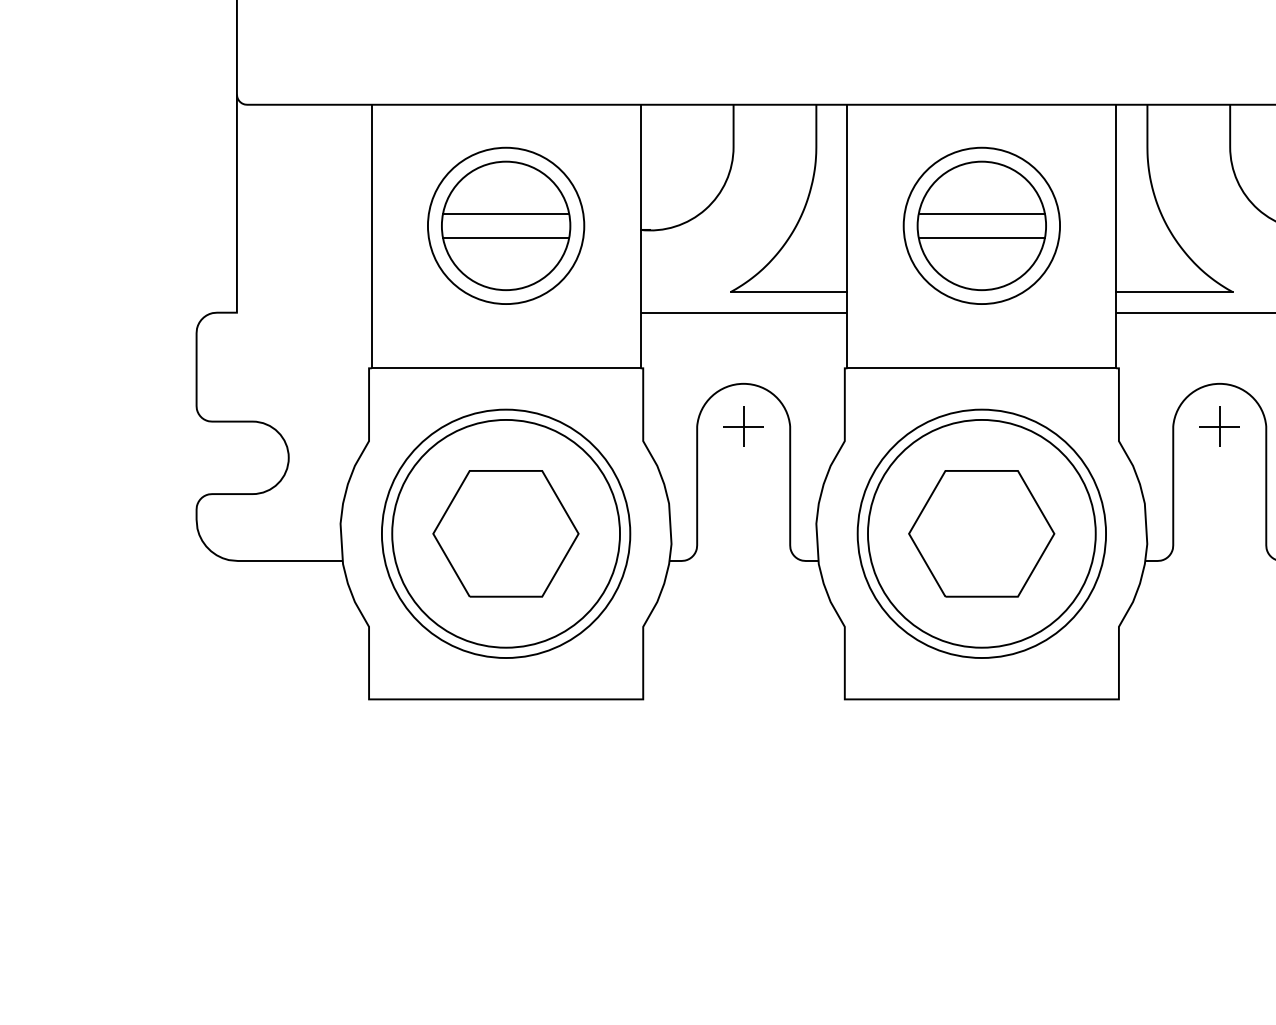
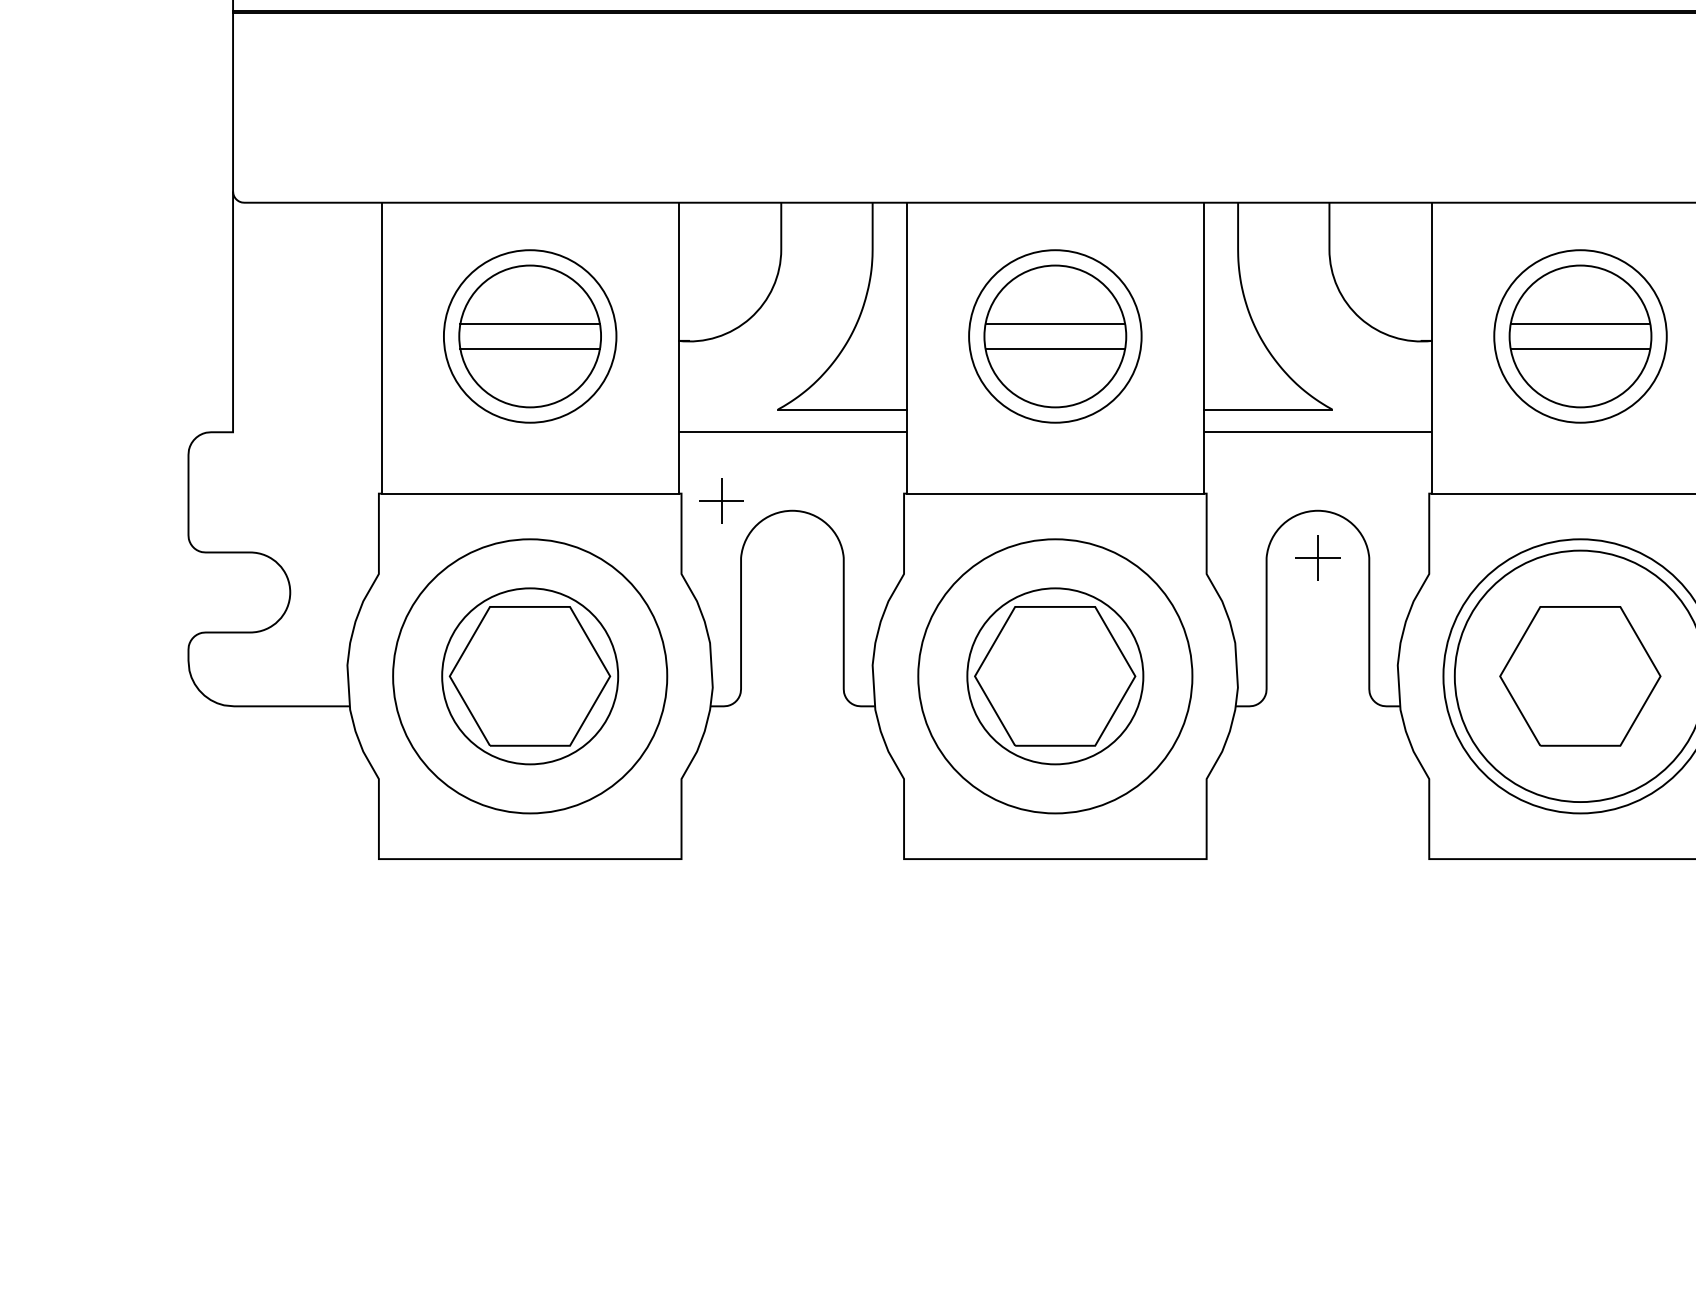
part: (743, 426) -> (721, 500), moved
circle: (505, 533) -> (529, 676), size x0.7
circle: (982, 533) -> (1055, 676), size x0.7

